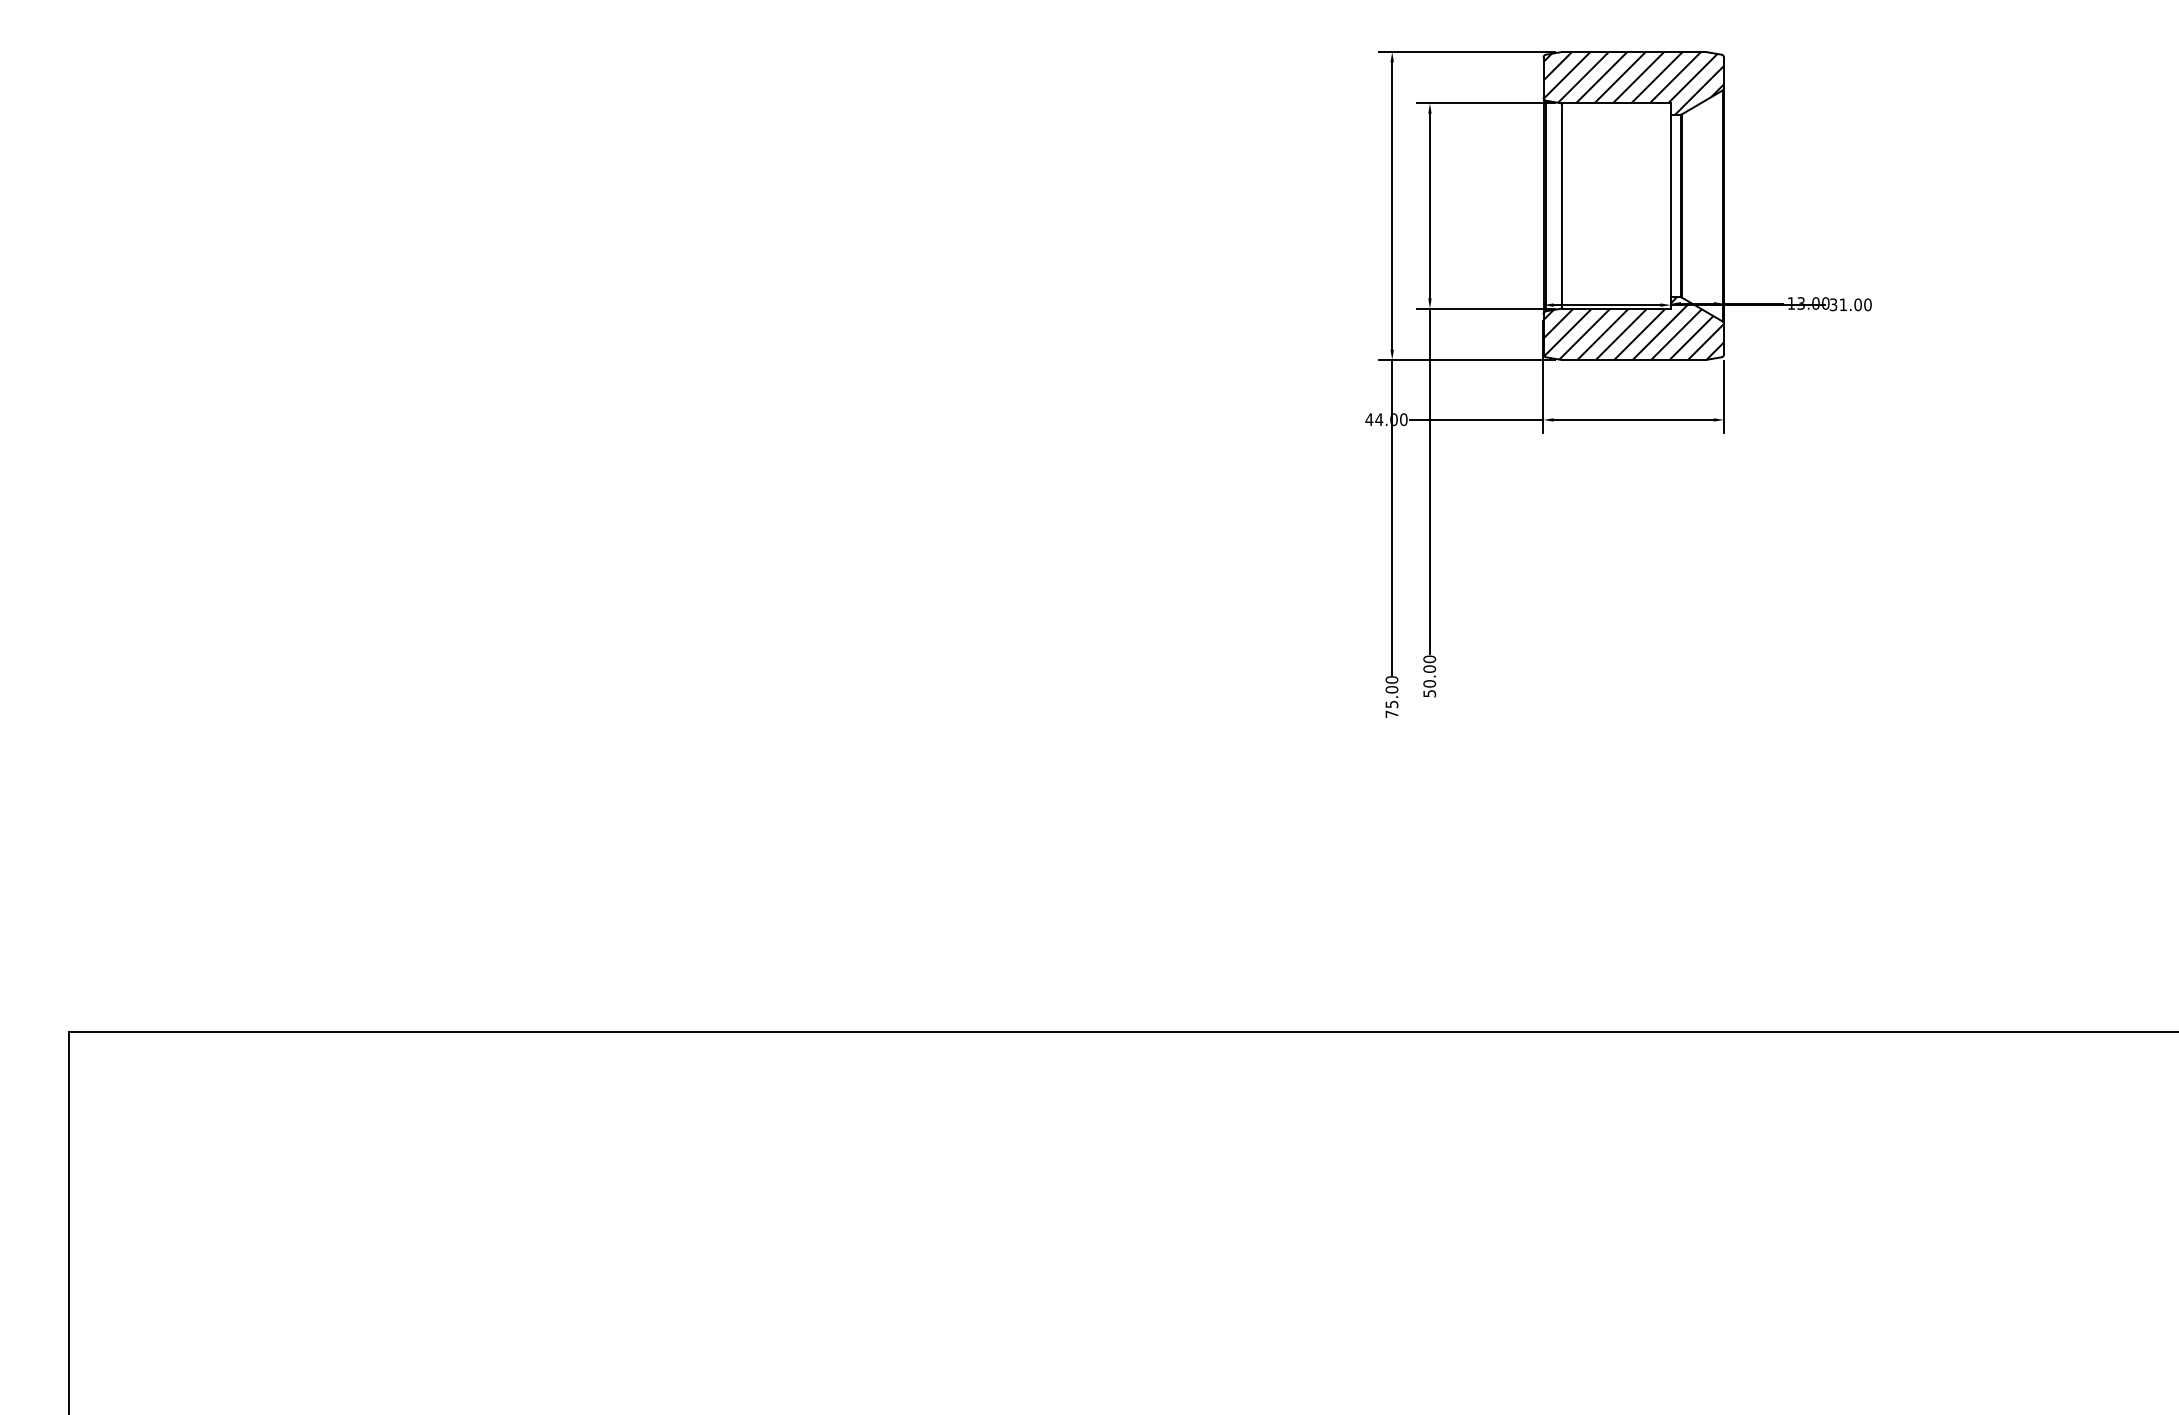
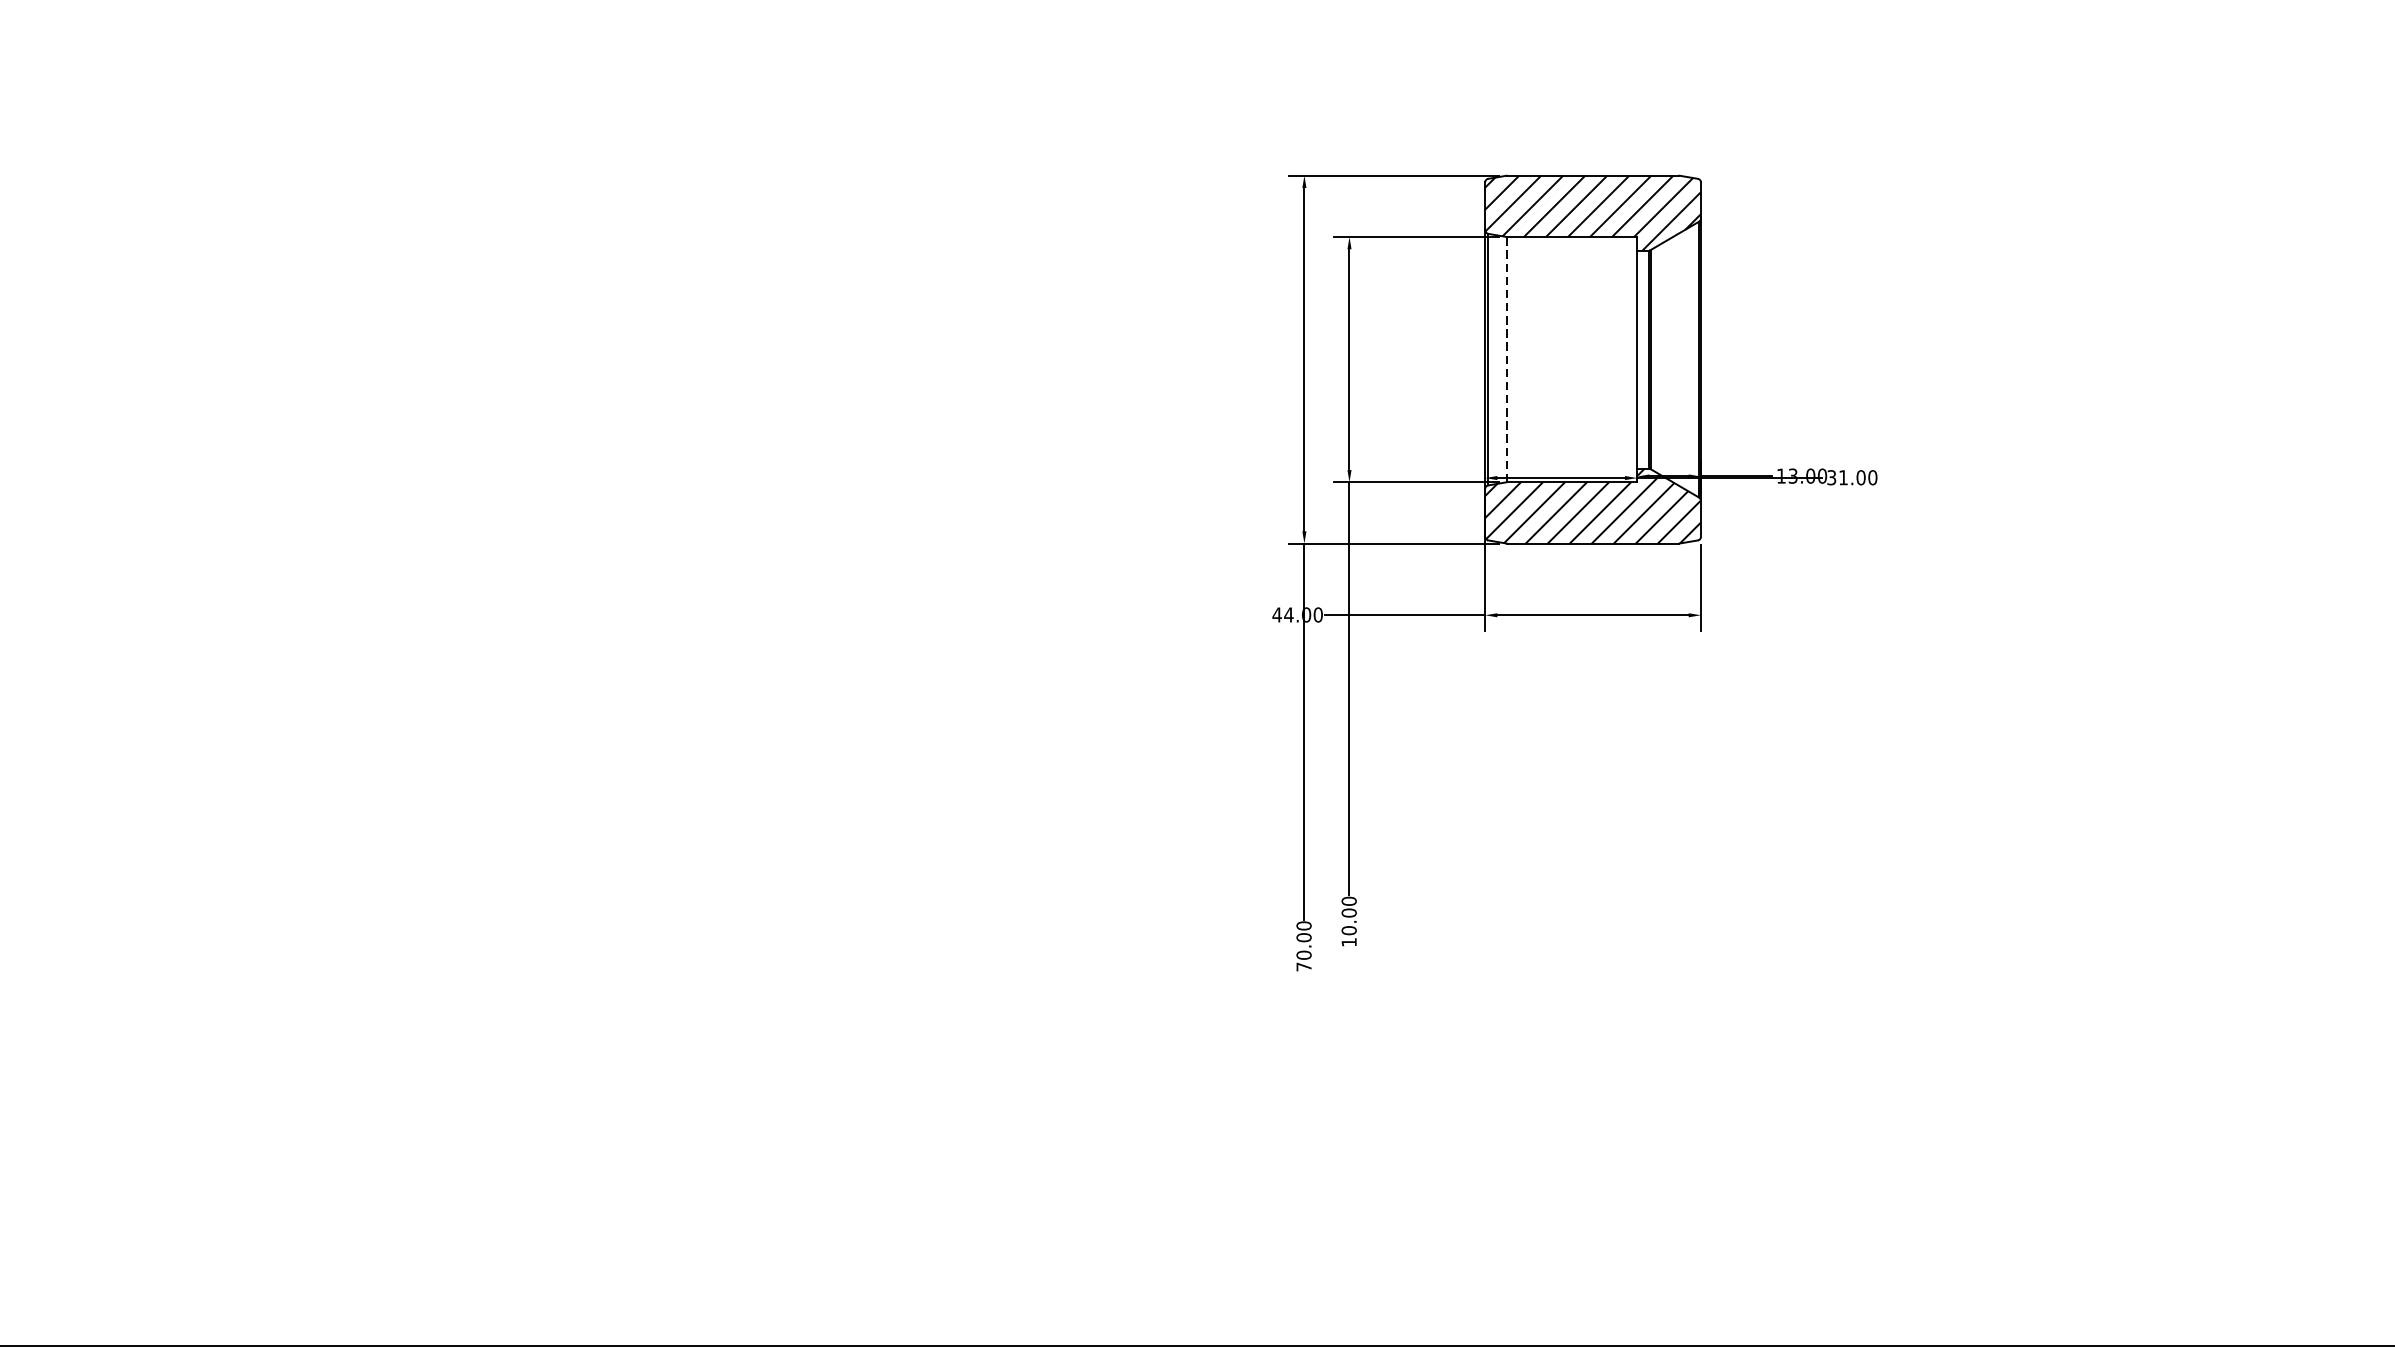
line: (1561, 206) -> (1506, 360), solid -> dashed
text: (1429, 693) -> (1348, 942), 50.00 -> 10.00
text: (1391, 704) -> (1303, 955), 75.00 -> 70.00

